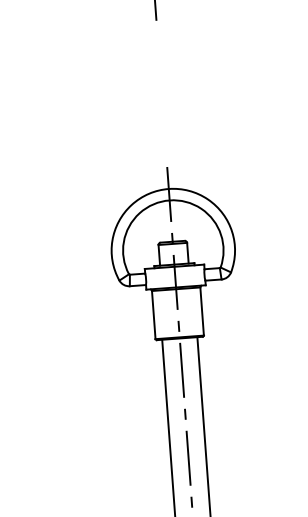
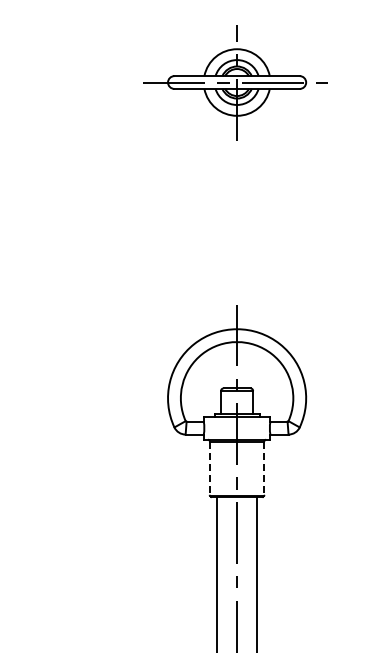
line: (202, 312) -> (264, 469), solid -> dashed
line: (153, 315) -> (209, 469), solid -> dashed

